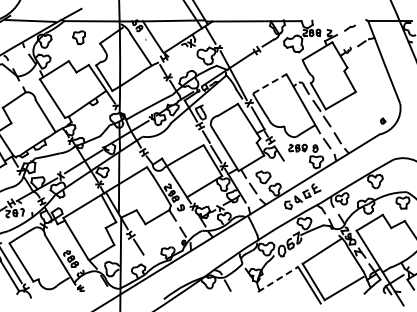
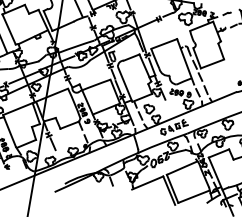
line: (270, 83) -> (164, 43), dashed -> solid
line: (278, 279) -> (148, 183), dashed -> solid

